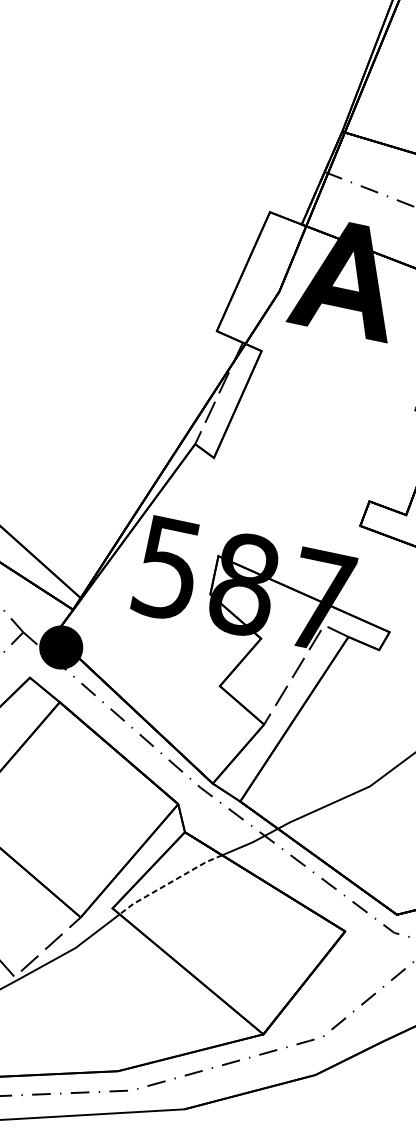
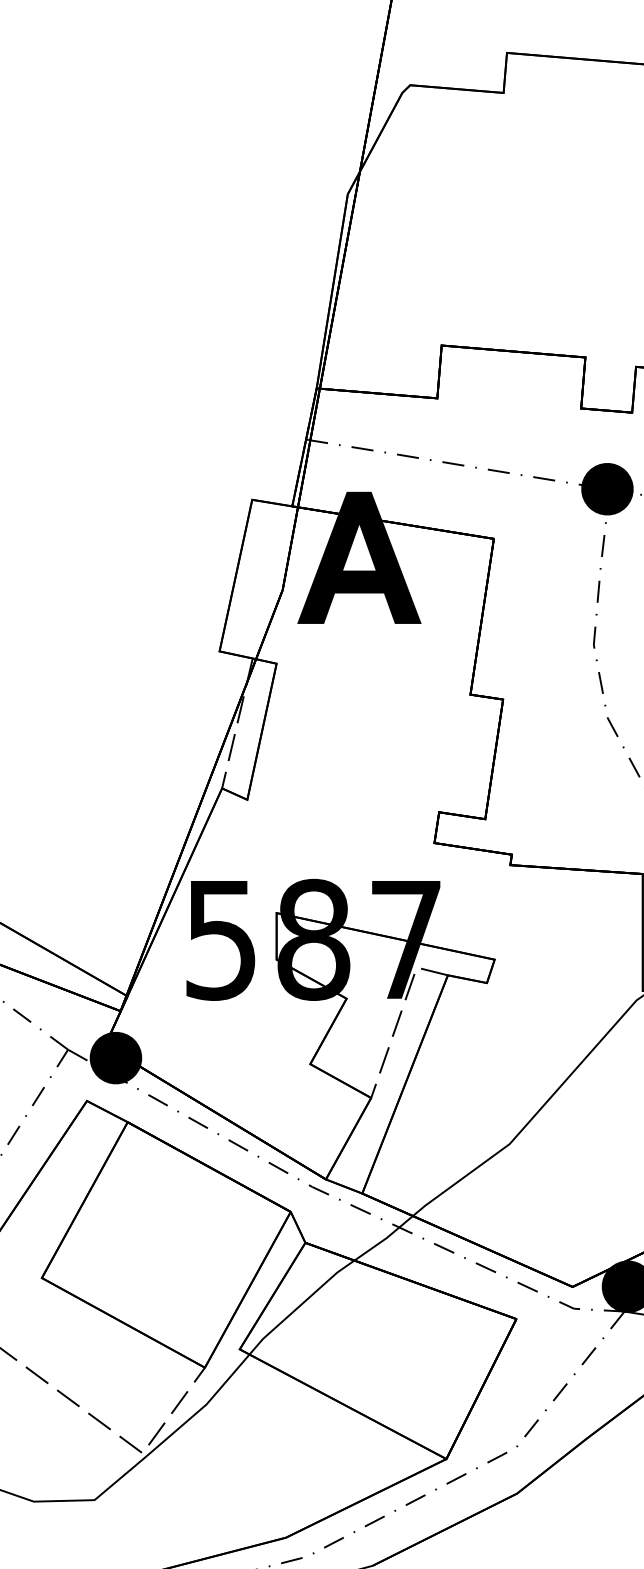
line: (170, 882) -> (300, 1305), dashed -> solid

